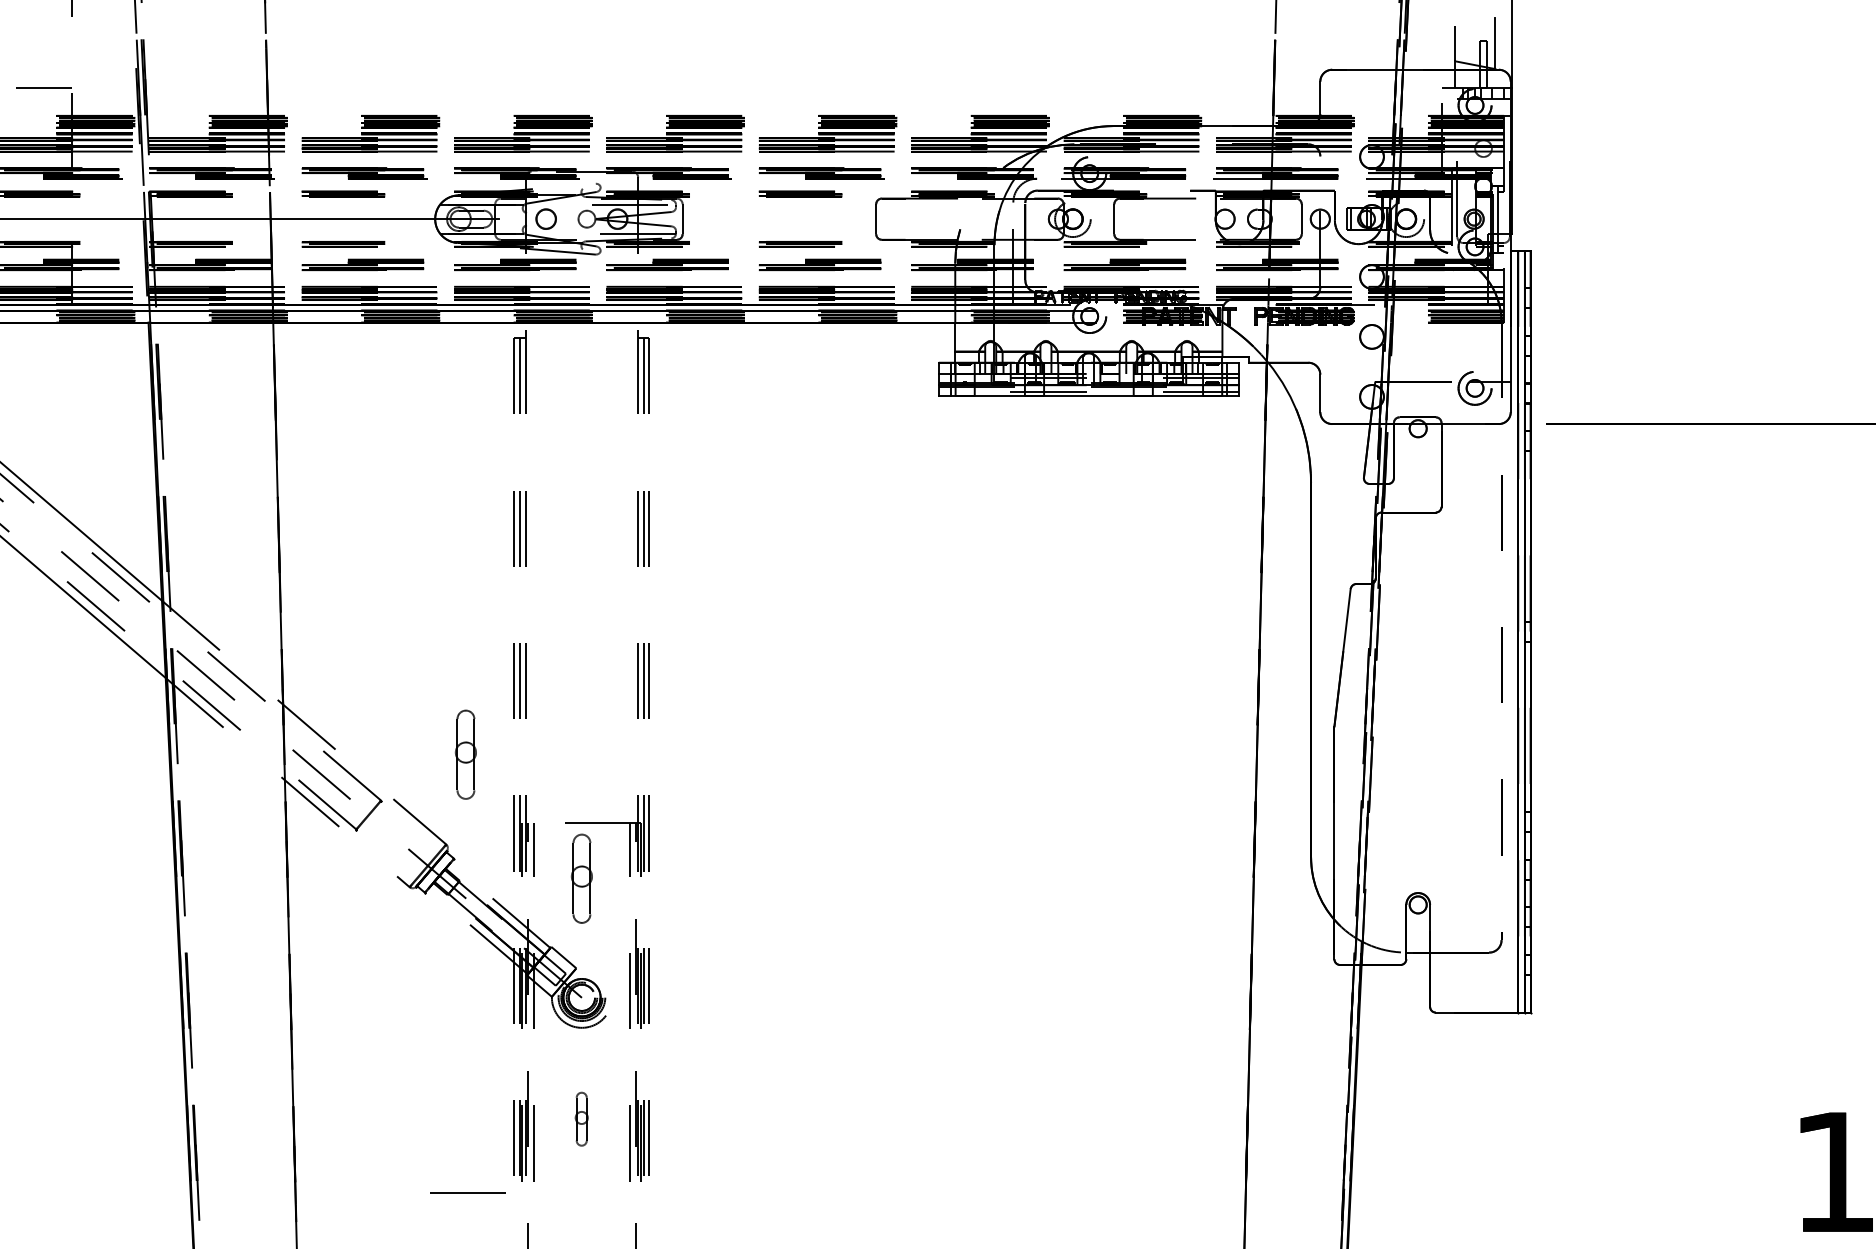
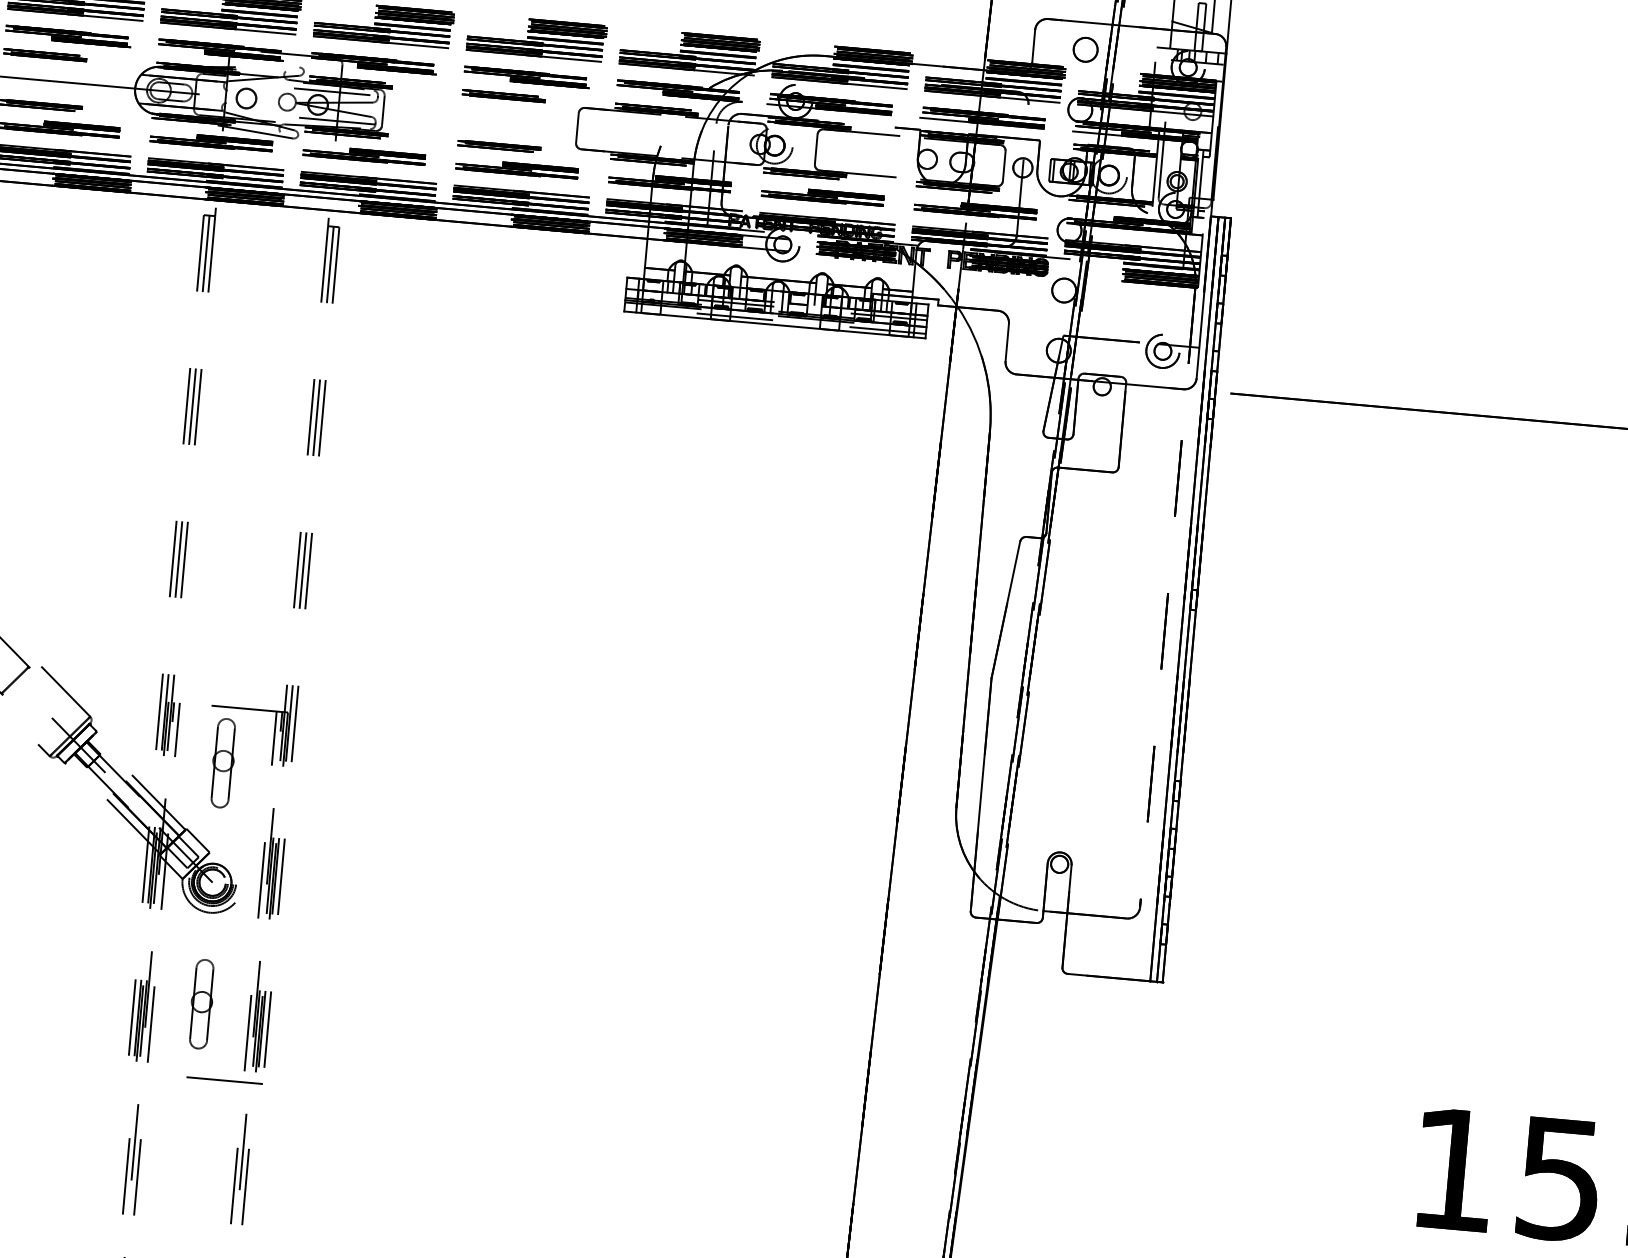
circle: (1371, 96) -> (1085, 49), added
part: (465, 754) -> (117, 628), removed
part: (581, 1119) -> (201, 1004), size x1.67
line: (467, 1192) -> (223, 1080), moved

